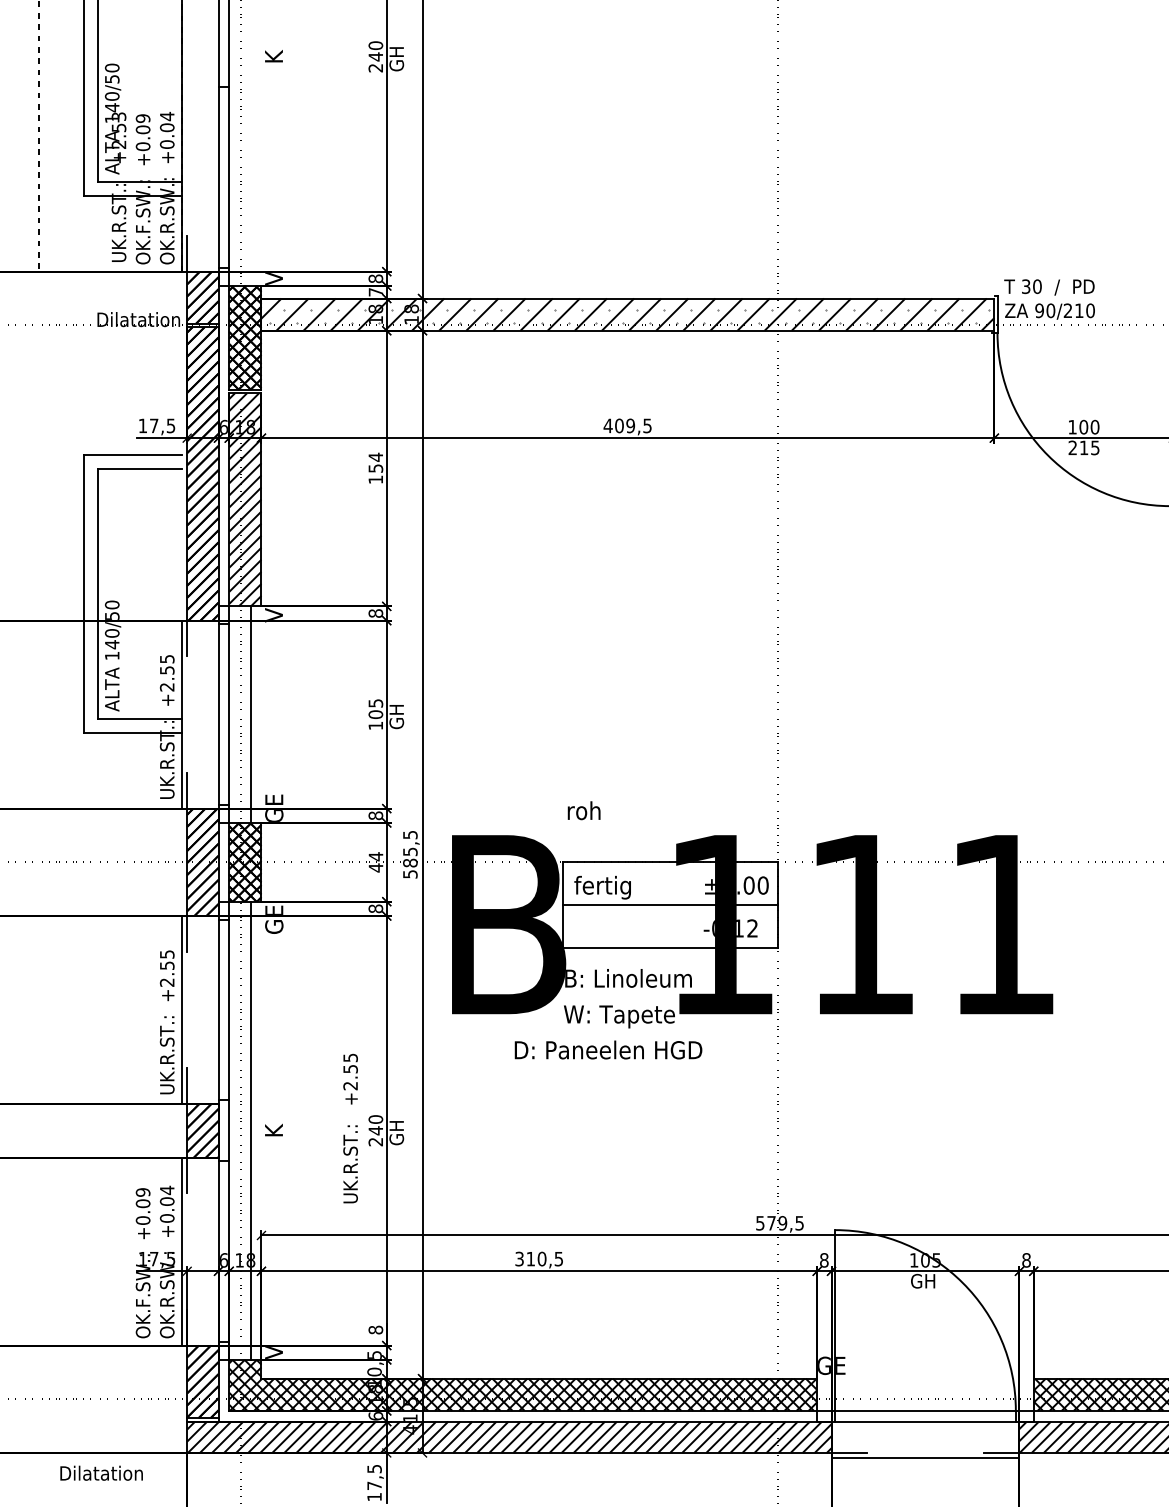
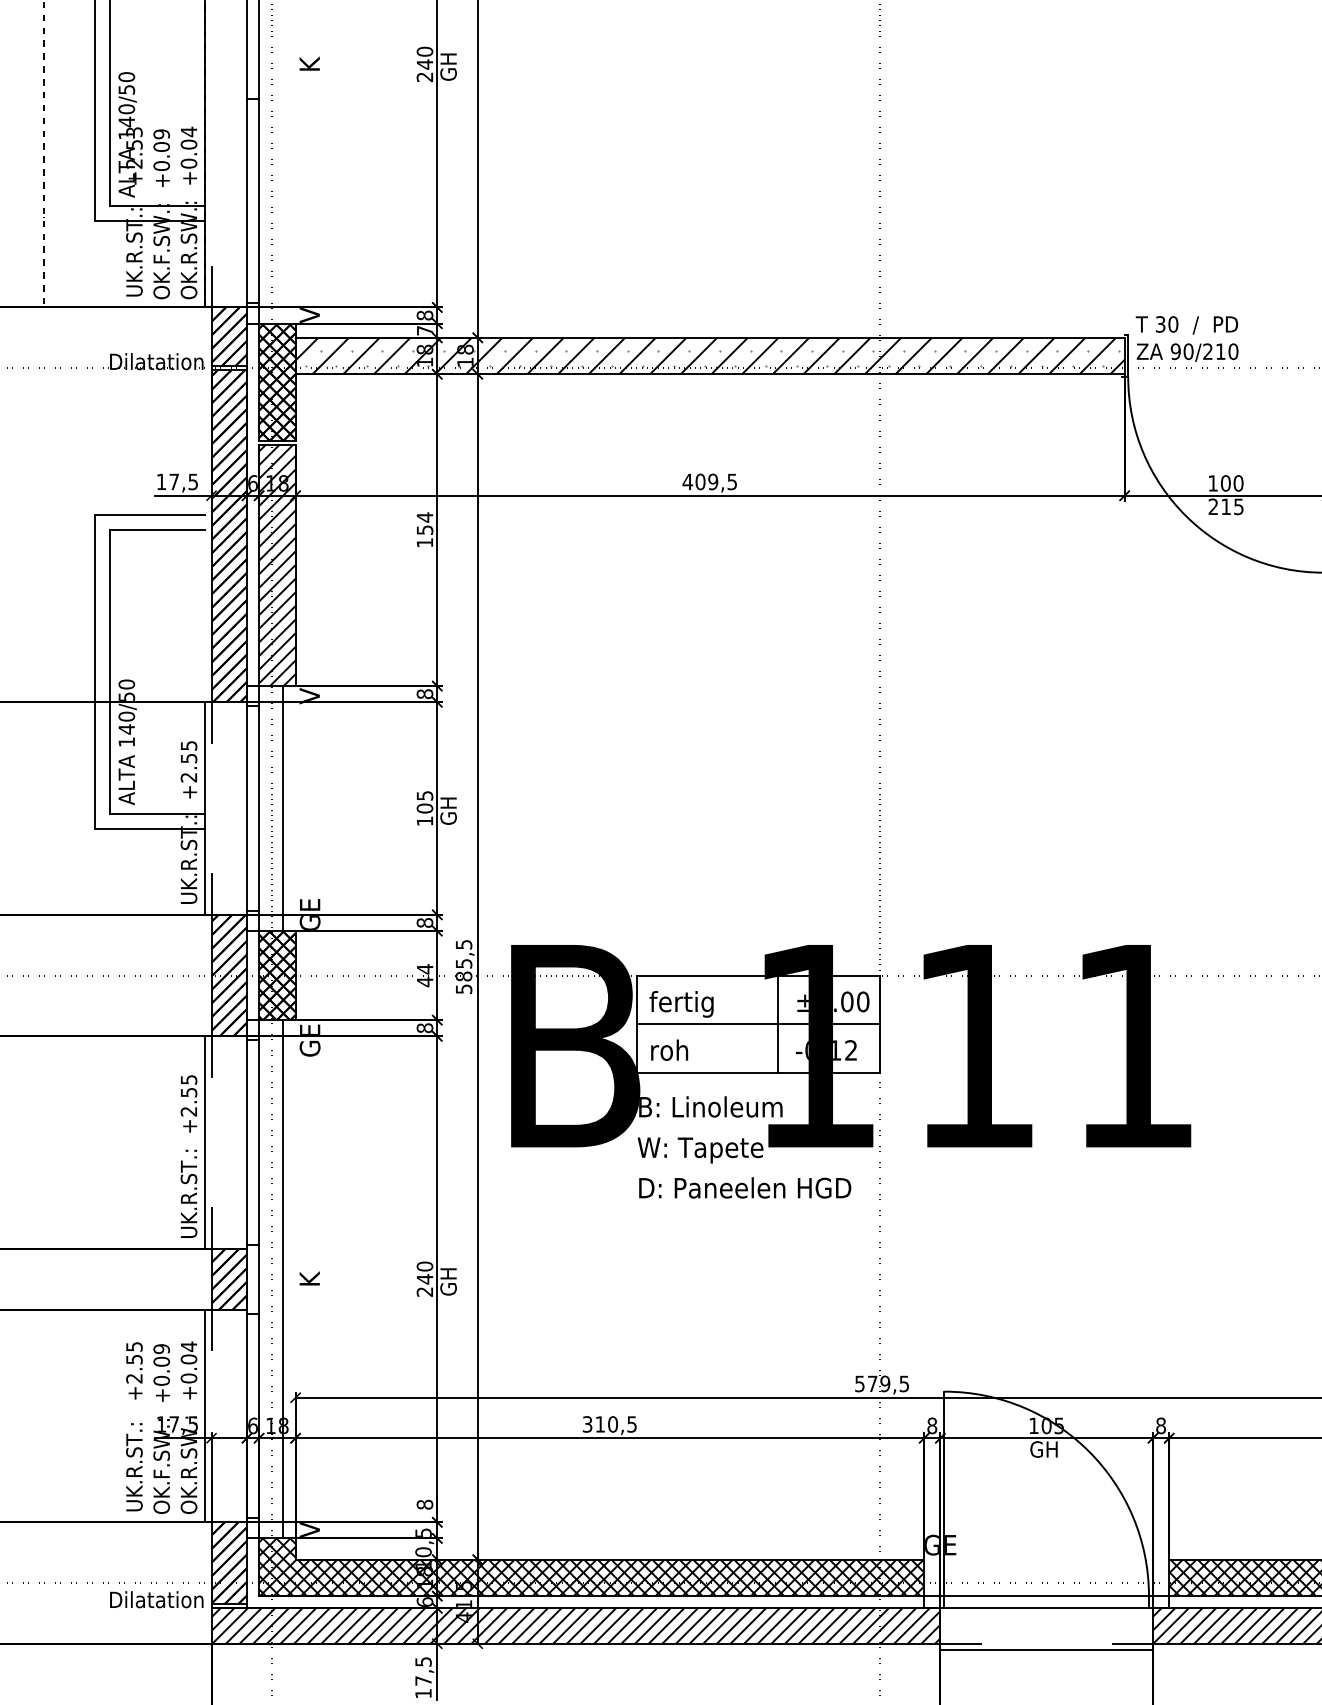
text: (584, 810) -> (669, 1049), moved
line: (688, 904) -> (778, 1023), added
text: (608, 1049) -> (745, 1187), moved
text: (350, 1128) -> (134, 1426), moved
text: (101, 1473) -> (156, 1599), moved

